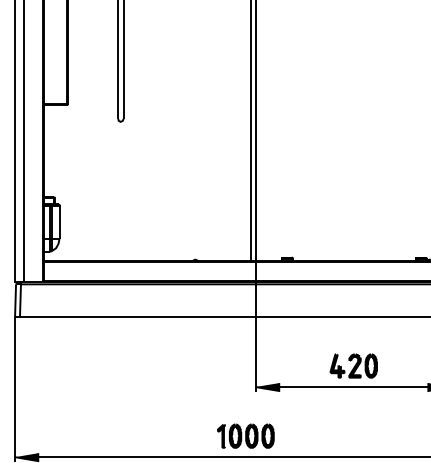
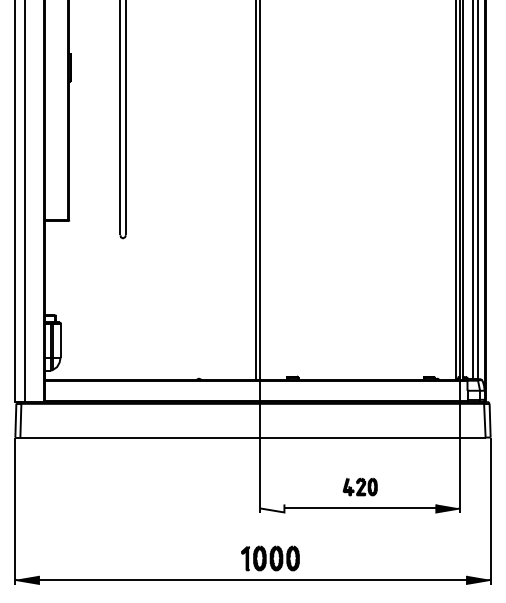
part: (352, 365) -> (359, 486), size x0.7
fill: (267, 387) -> (272, 508), removed
part: (245, 436) -> (270, 558), moved

